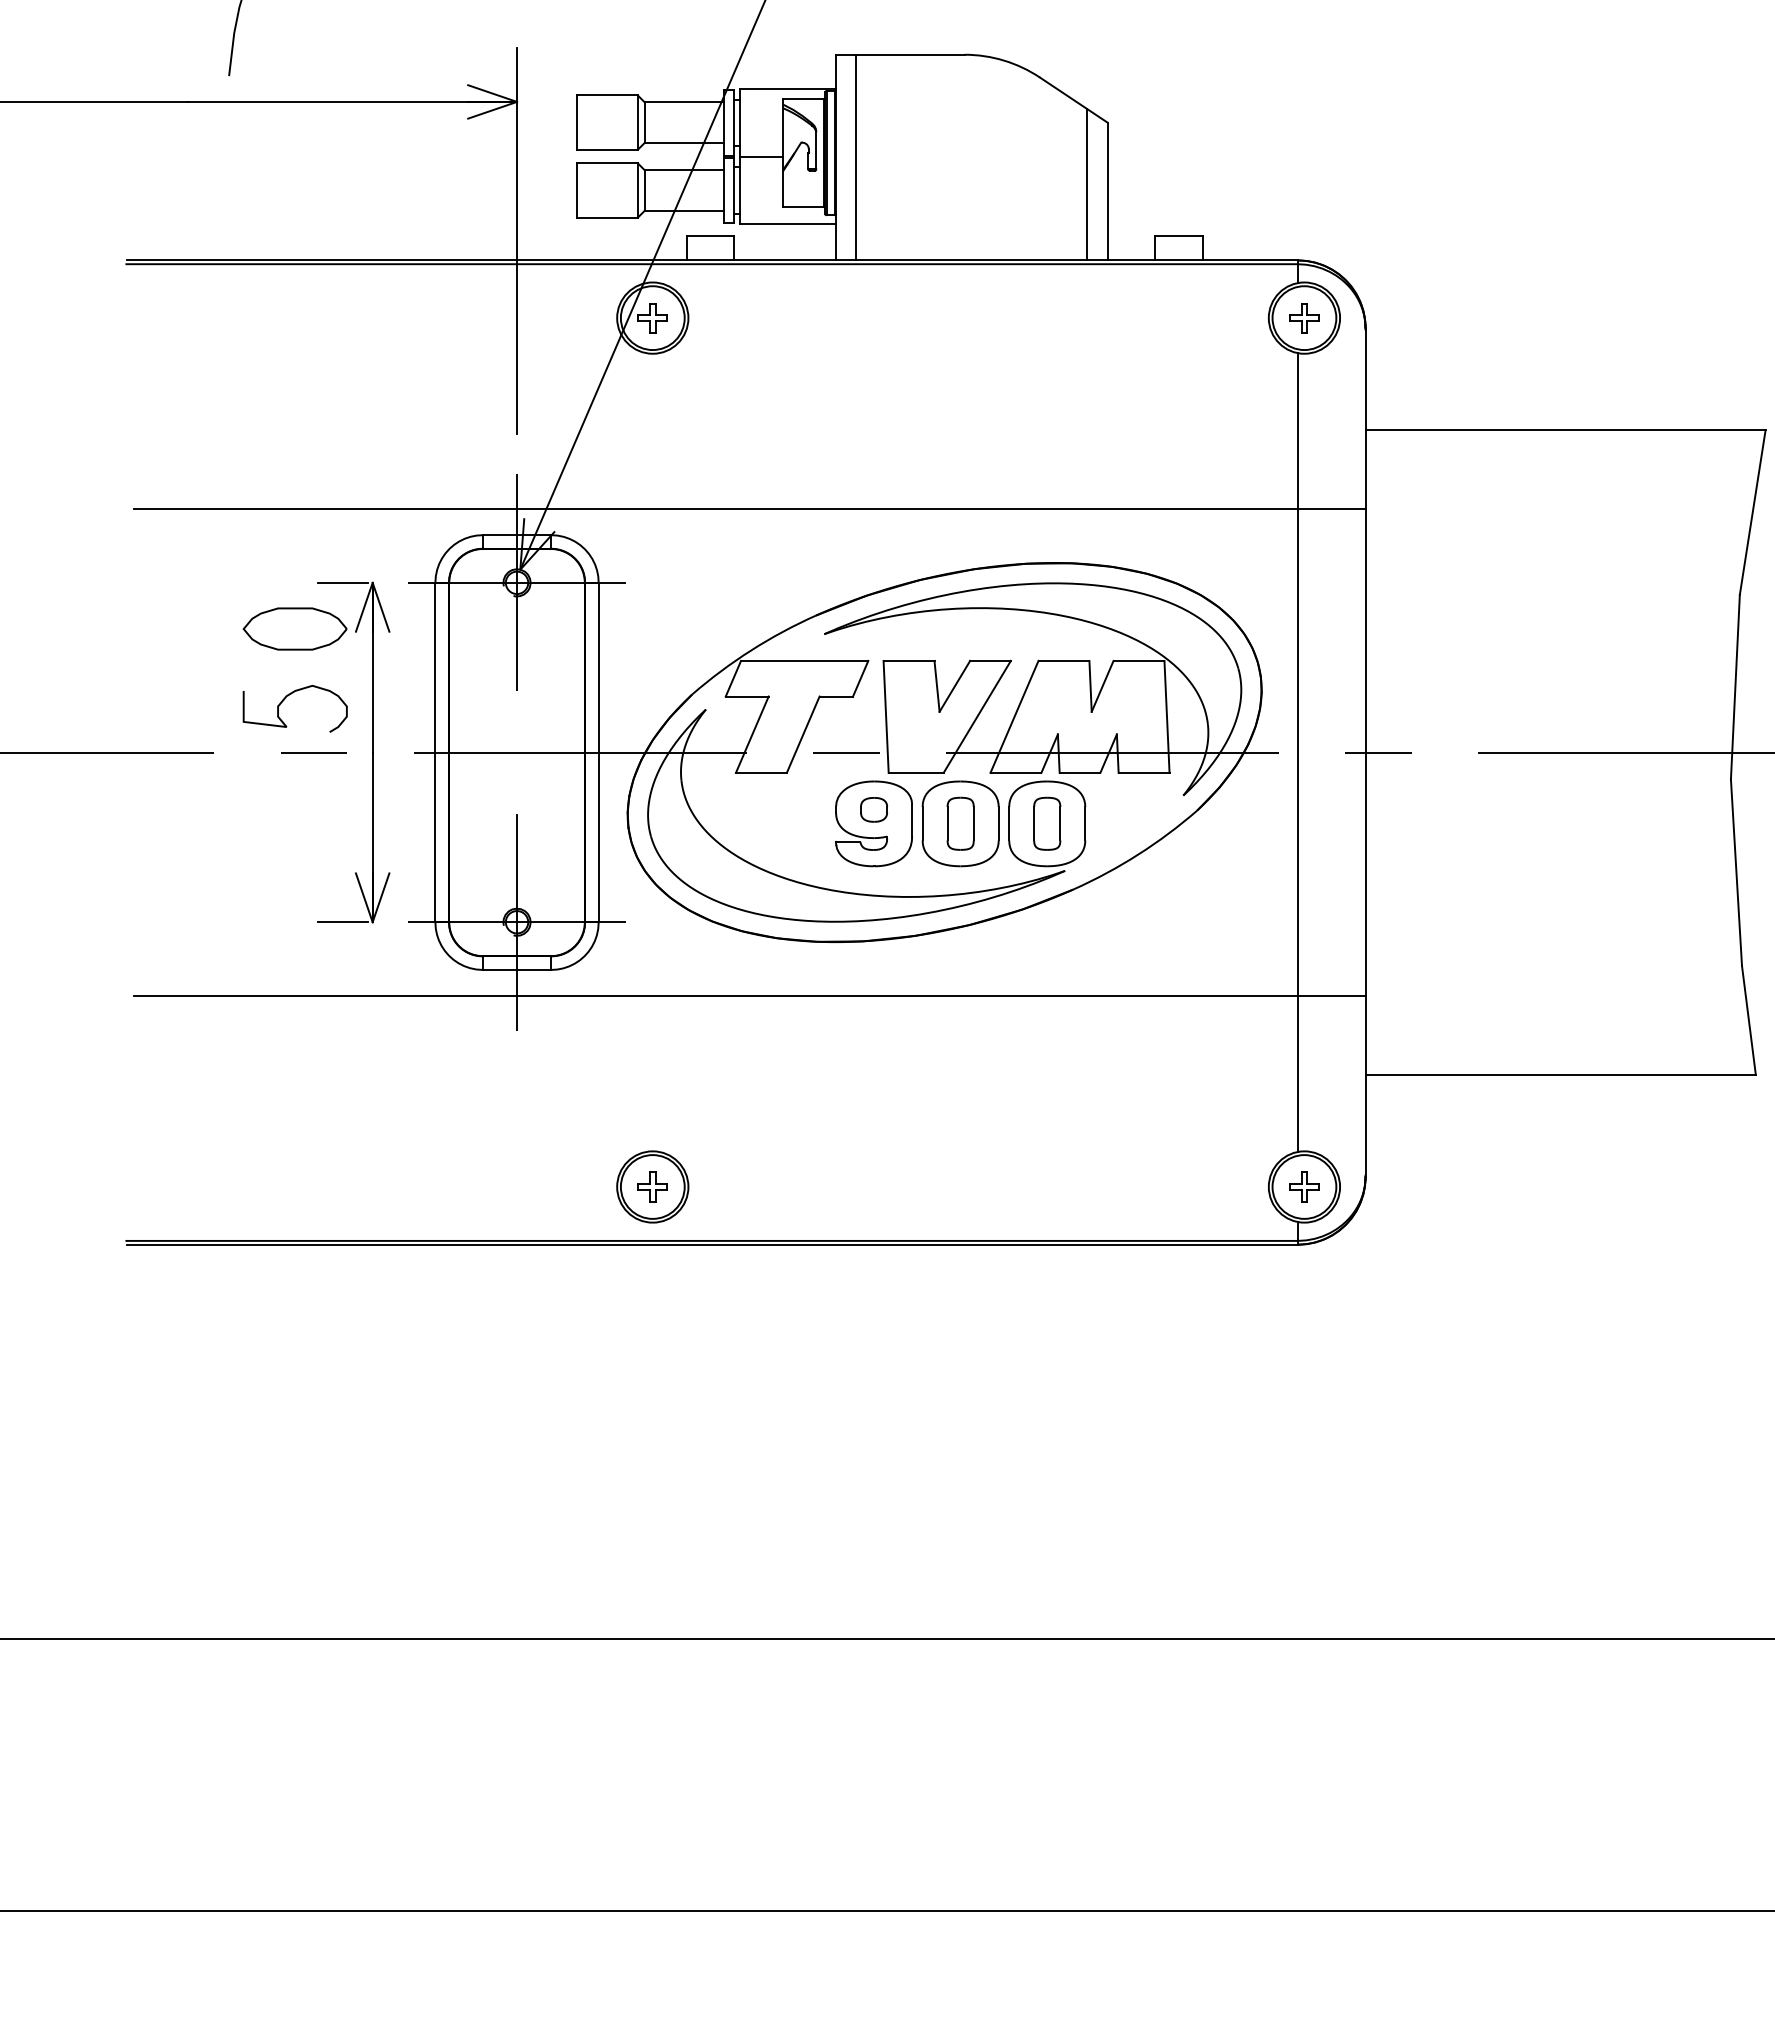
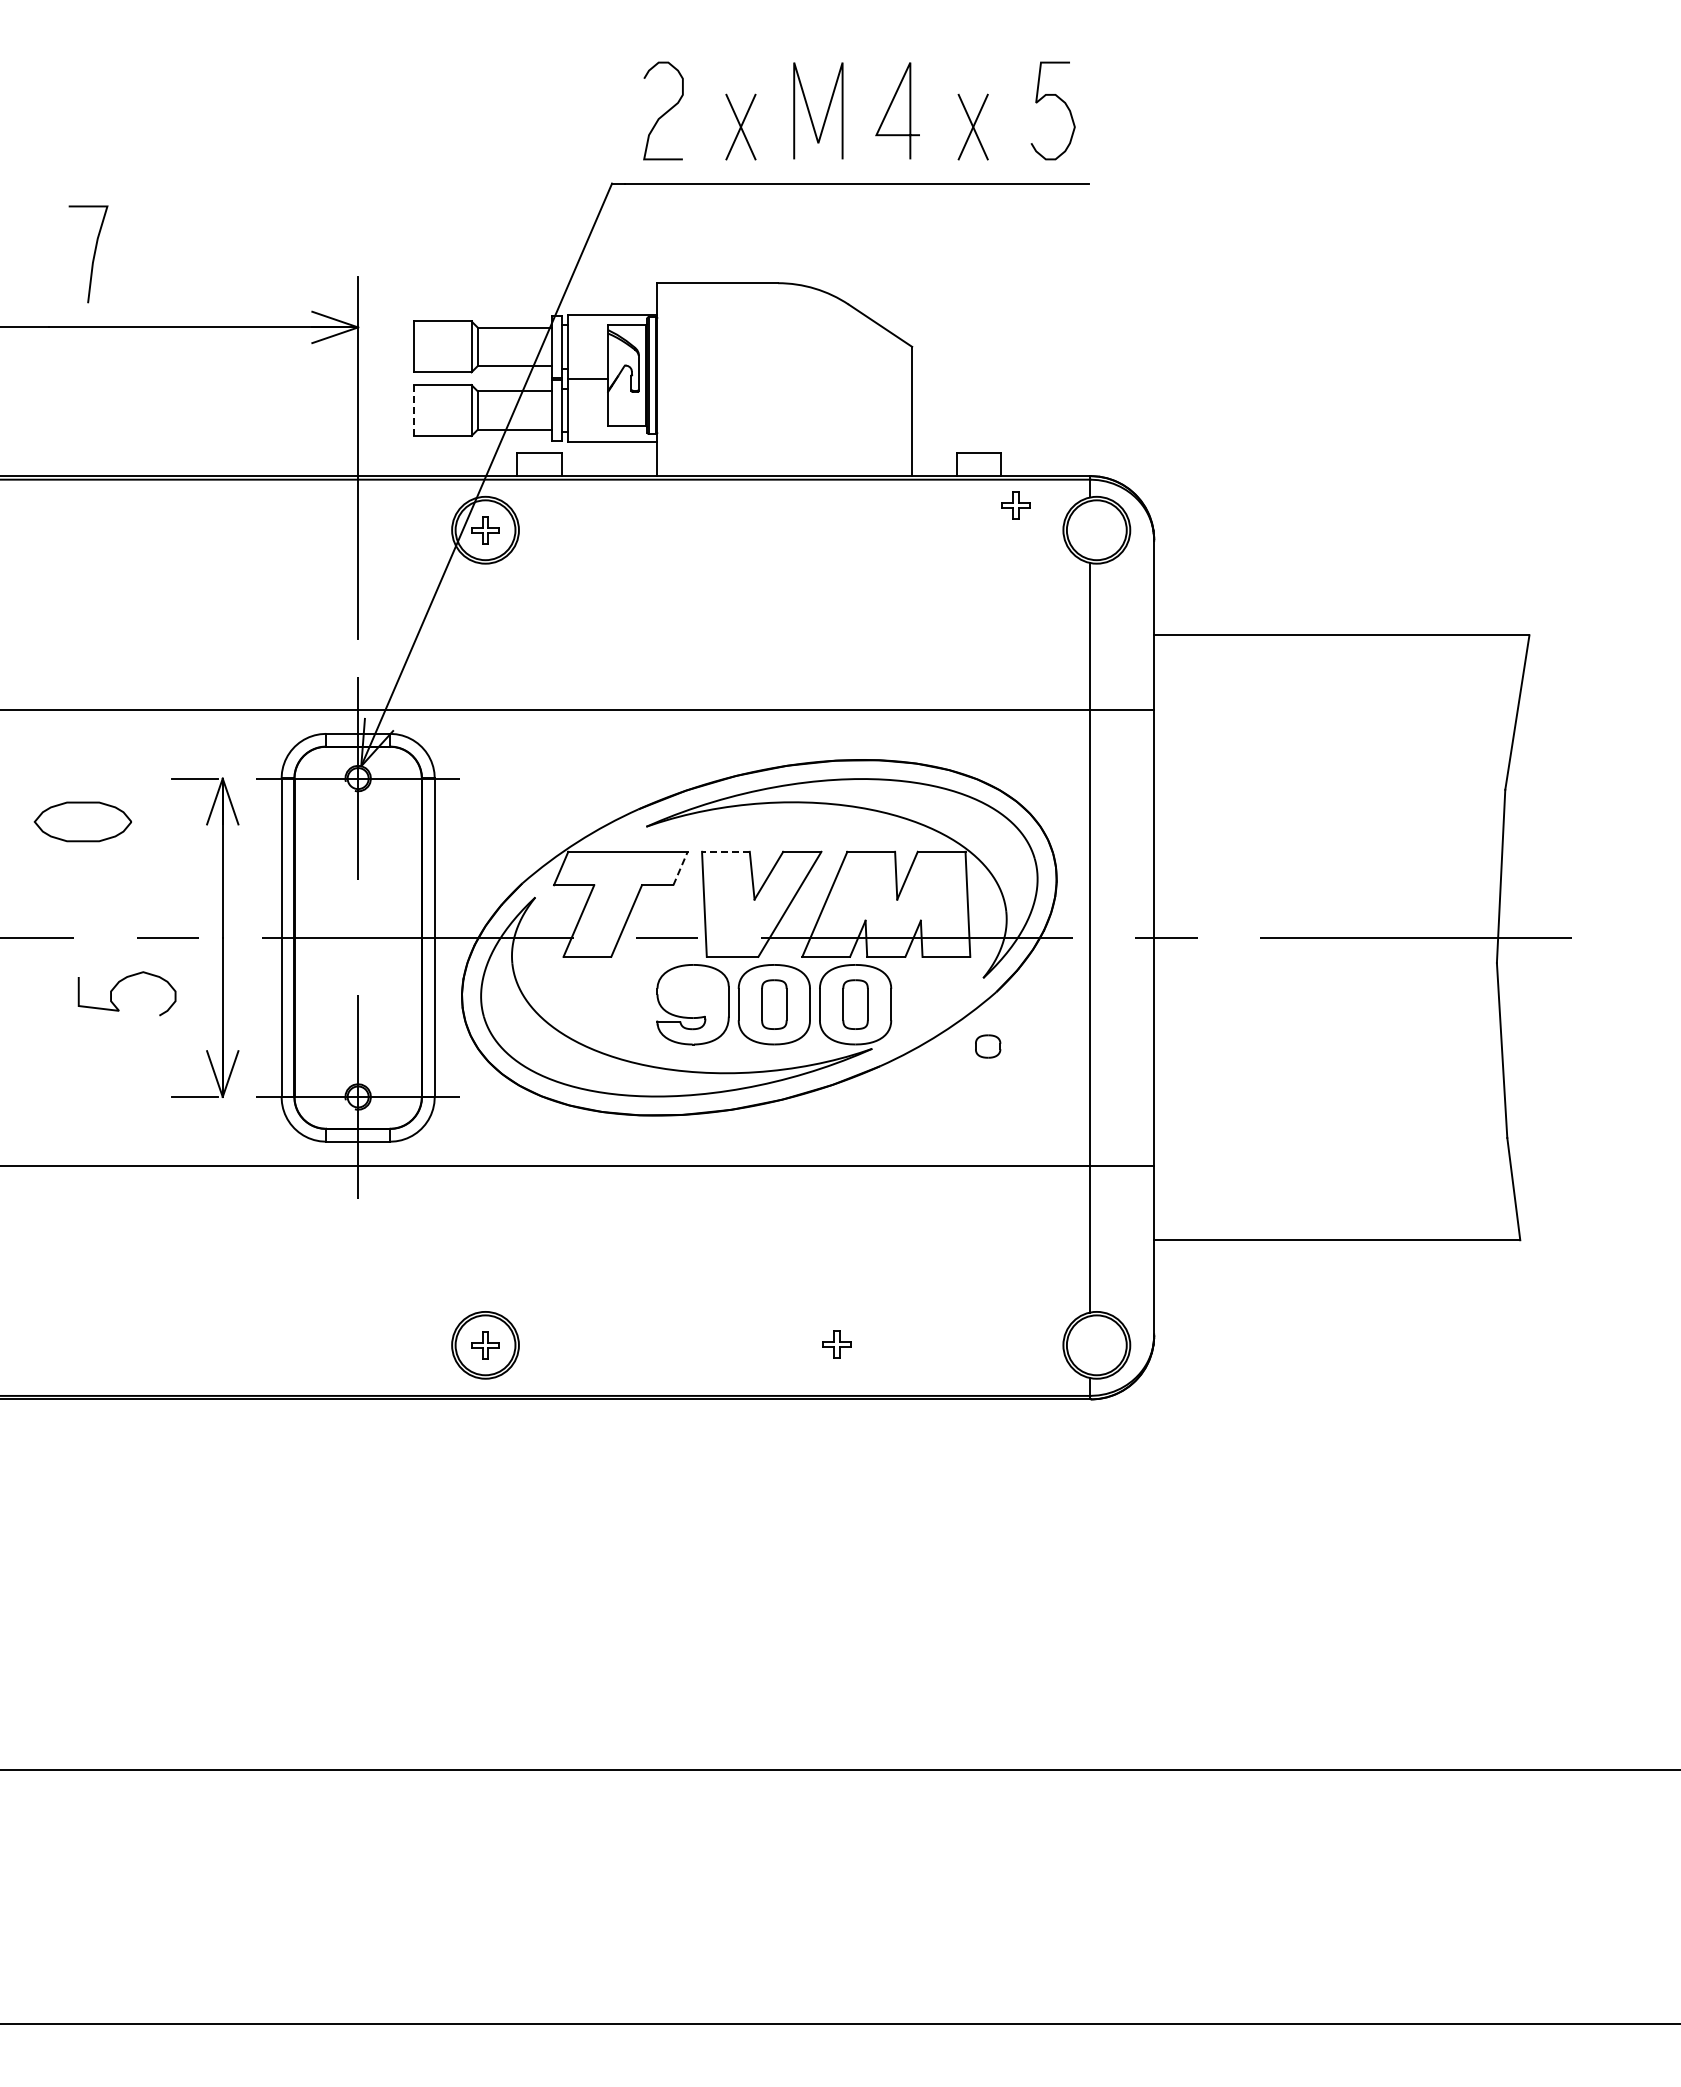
line: (856, 157) -> (676, 379), removed
line: (1087, 185) -> (893, 405), removed
line: (577, 191) -> (414, 411), solid -> dashed
part: (1304, 318) -> (1015, 505), moved
part: (294, 628) -> (82, 821), moved
line: (908, 660) -> (725, 851), solid -> dashed
line: (860, 678) -> (680, 868), solid -> dashed
curve: (286, 698) -> (118, 984), moved
part: (874, 809) -> (988, 1046), moved
part: (1304, 1187) -> (836, 1344), moved

